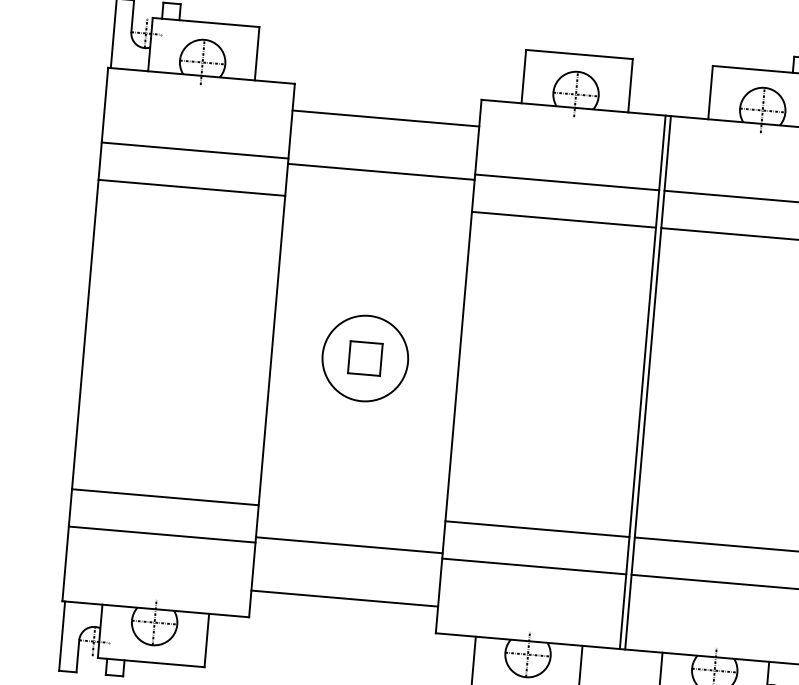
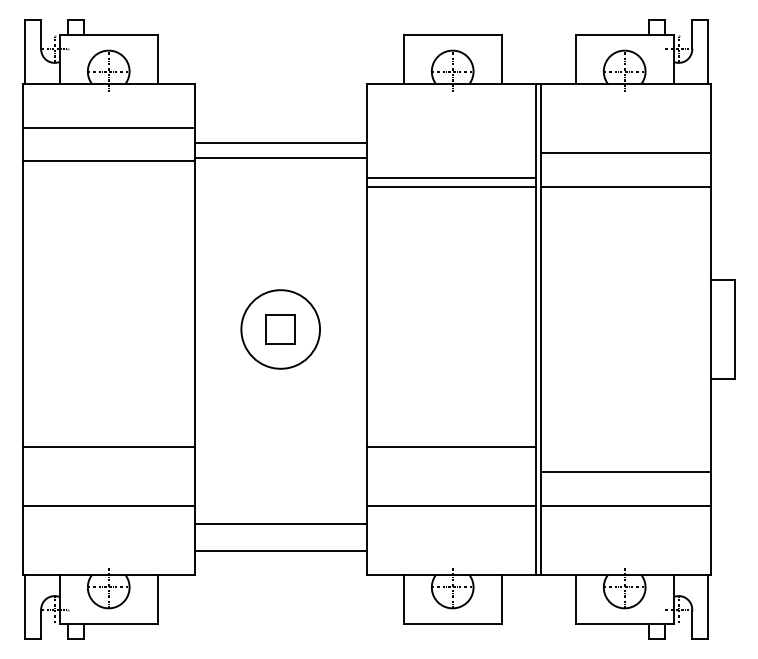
line: (385, 118) -> (280, 143), moved
line: (194, 150) -> (108, 127), moved
line: (567, 182) -> (451, 177), moved
line: (191, 187) -> (108, 160), moved
line: (165, 497) -> (108, 447), moved
line: (537, 529) -> (451, 447), moved
line: (349, 545) -> (280, 524), moved

